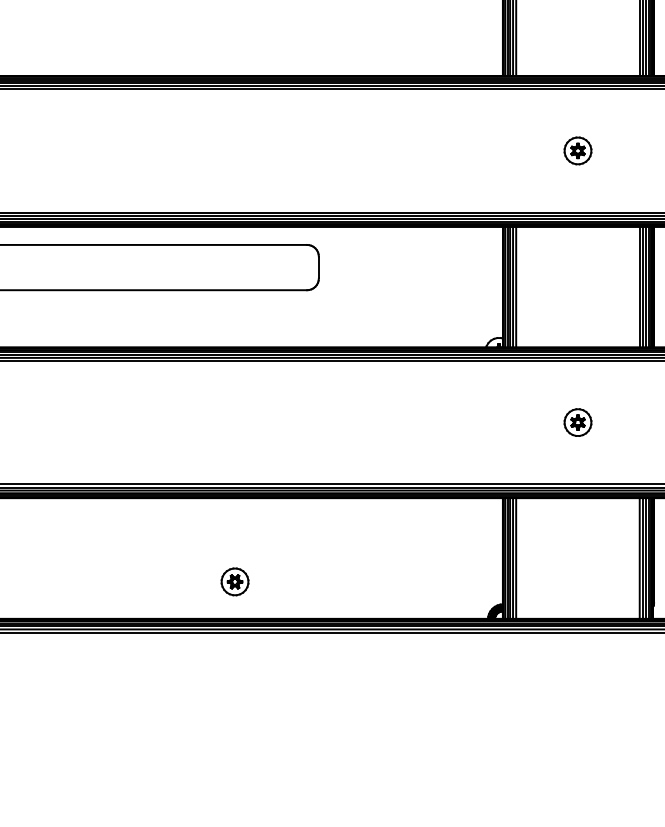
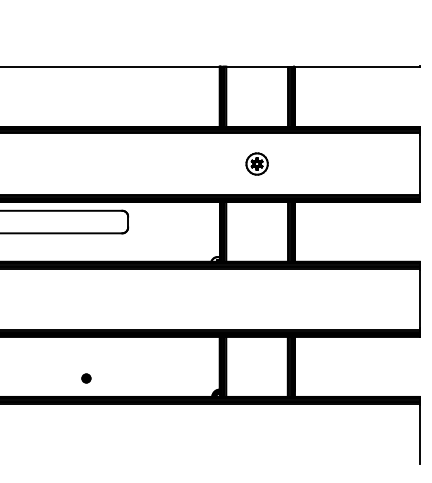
part: (576, 149) -> (256, 163), size x1.6
part: (576, 421) -> (256, 298), removed
part: (235, 581) -> (86, 378), size x0.6

